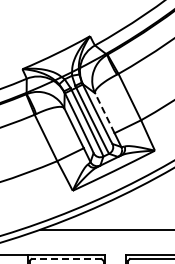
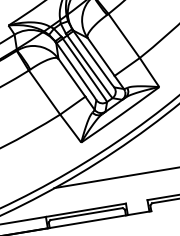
line: (104, 112) -> (100, 56), dashed -> solid
line: (66, 259) -> (86, 214), dashed -> solid

